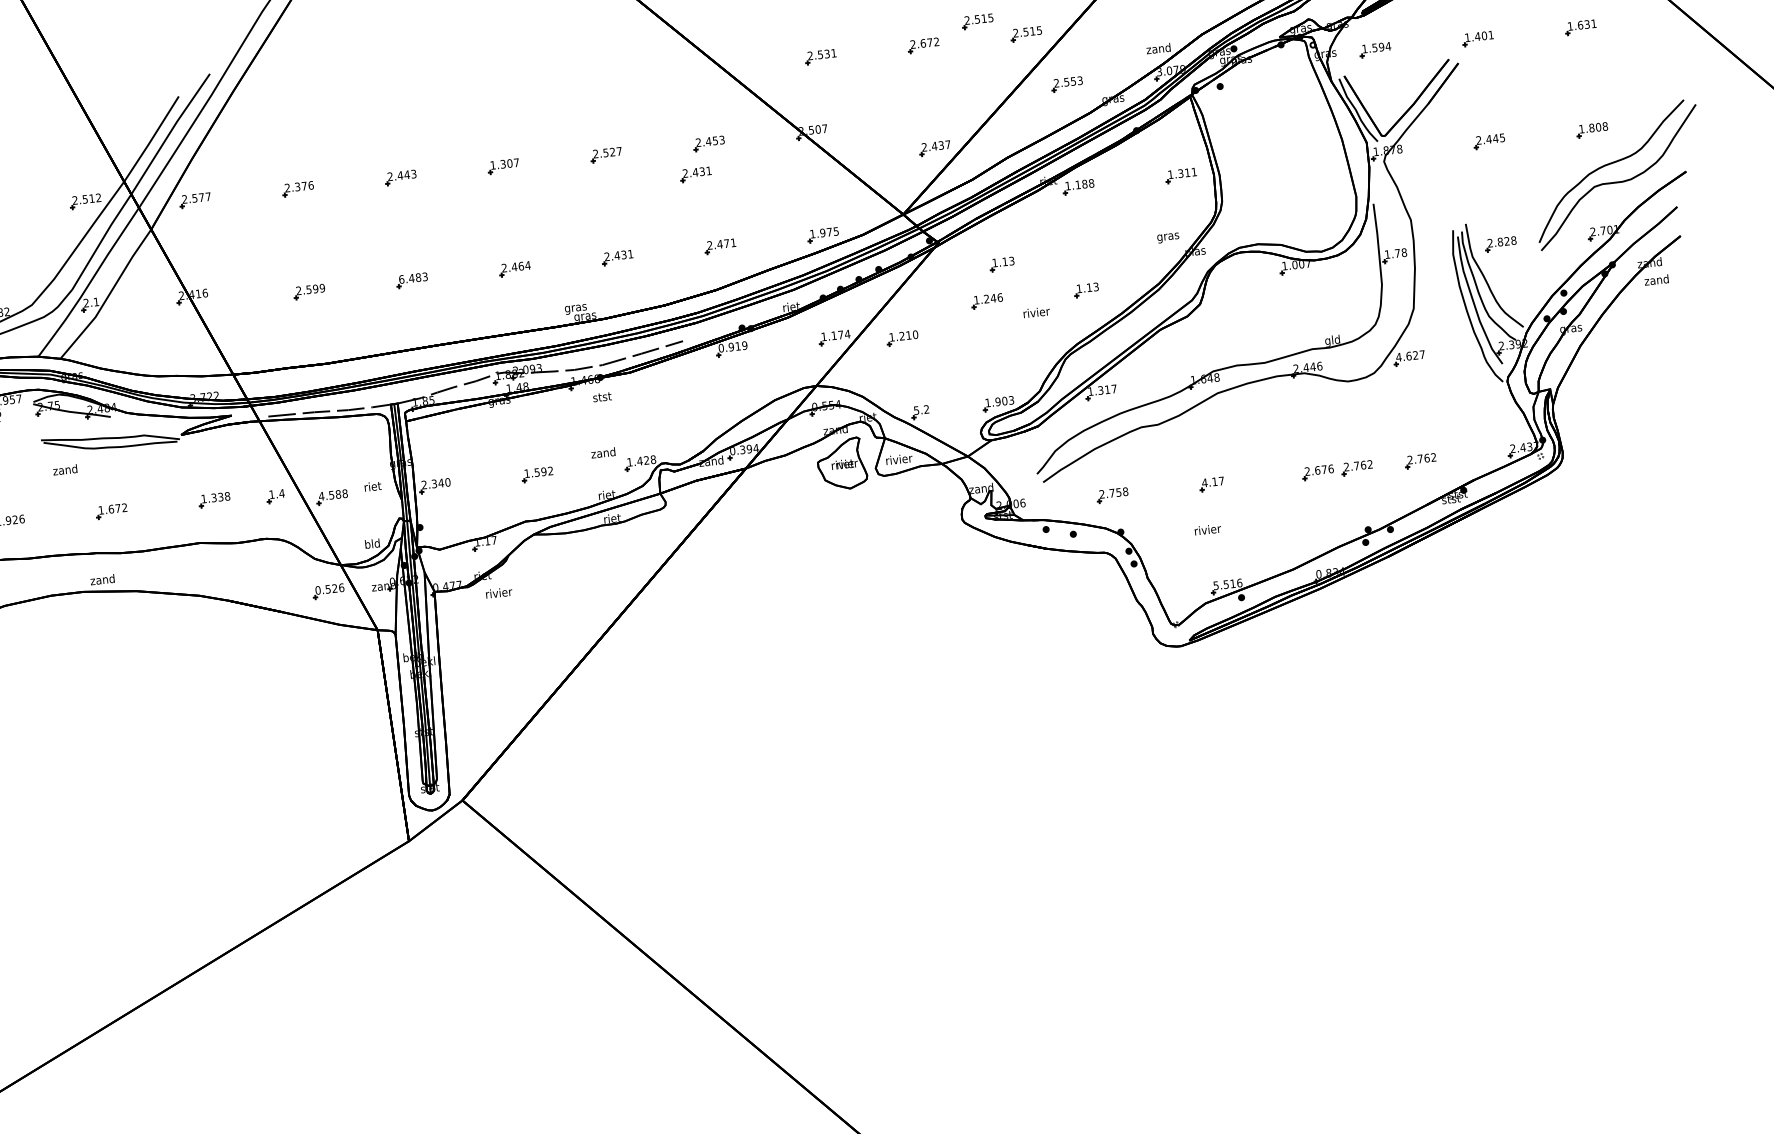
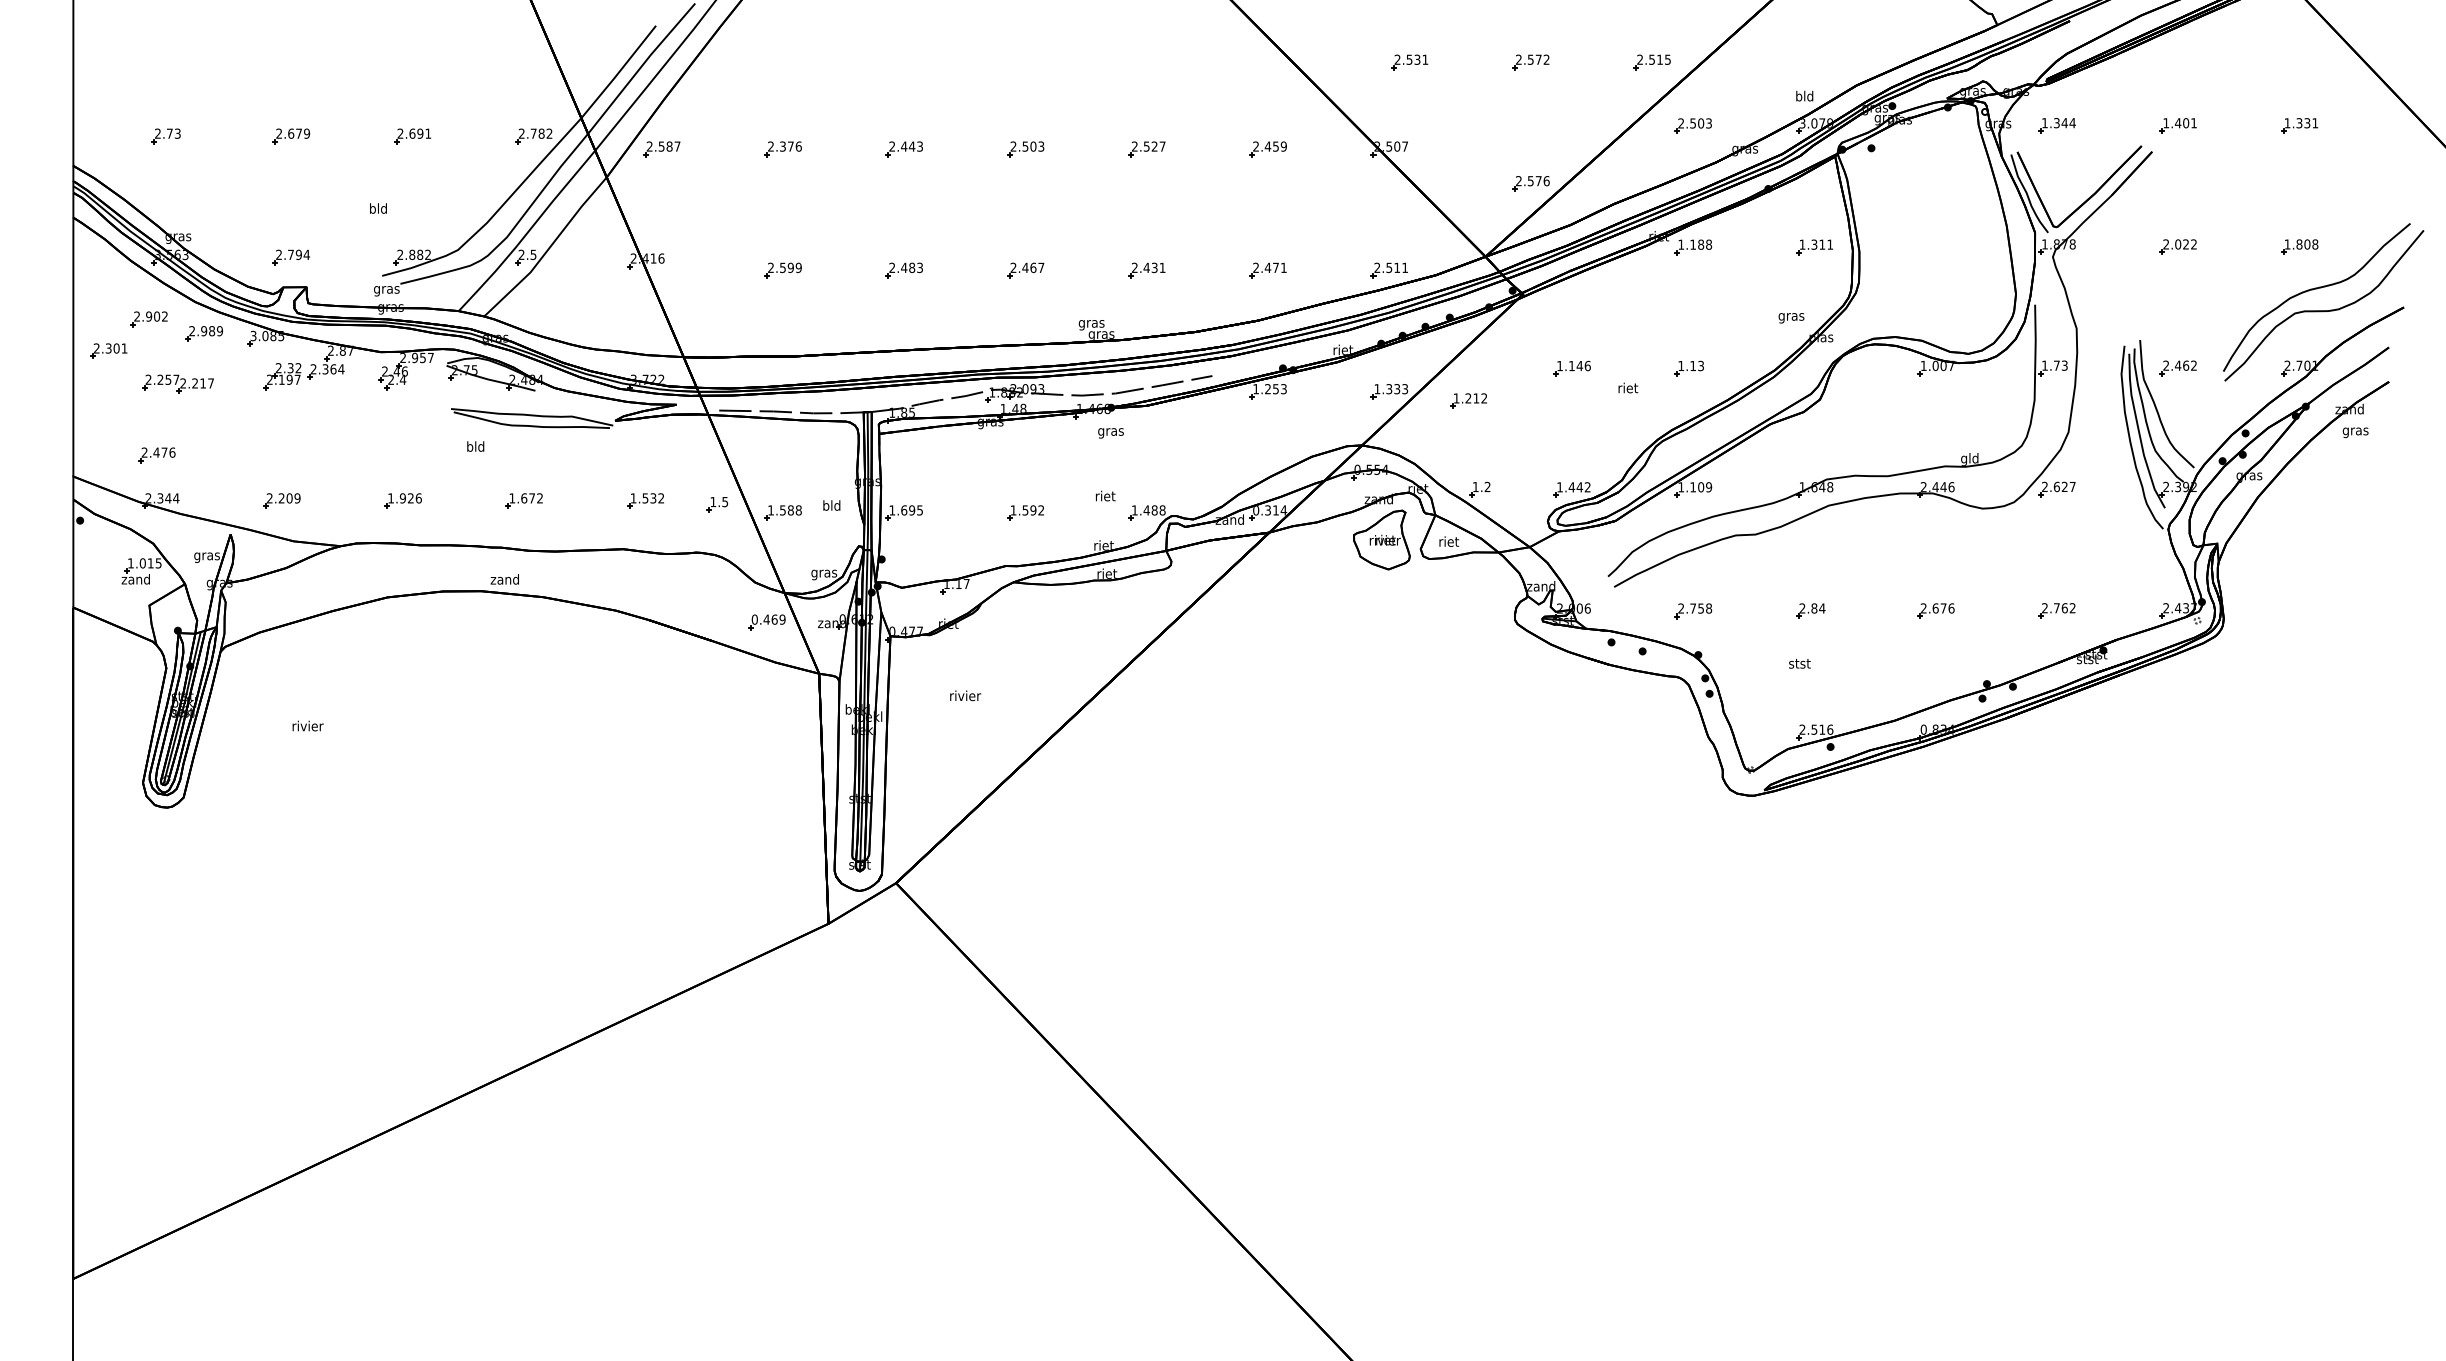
part: (977, 21) -> (1596, 41), removed
text: (1580, 25) -> (2299, 123), 1.631 -> 1.331
text: (922, 43) -> (1530, 59), 2.672 -> 2.572
text: (1378, 47) -> (2060, 123), 1.594 -> 1.344
text: (1158, 48) -> (1804, 95), zand -> bld
text: (1073, 81) -> (1701, 123), 2.553 -> 2.503
text: (1495, 138) -> (2185, 244), 2.445 -> 2.022
text: (721, 140) -> (1283, 146), 2.453 -> 2.459
text: (941, 145) -> (1538, 181), 2.437 -> 2.576
text: (504, 163) -> (1027, 146), 1.307 -> 2.503
part: (695, 174) -> (1248, 183), removed
text: (201, 197) -> (669, 146), 2.577 -> 2.587
text: (88, 198) -> (537, 133), 2.512 -> 2.782
text: (823, 232) -> (1390, 267), 1.975 -> 2.511
text: (1506, 241) -> (2185, 365), 2.828 -> 2.462
text: (1404, 252) -> (2064, 365), 1.78 -> 1.73
part: (1001, 264) -> (1593, 327), removed
text: (528, 265) -> (1041, 267), 2.464 -> 2.467
text: (401, 279) -> (892, 267), 6.483 -> 2.483
text: (1656, 281) -> (2355, 431), zand -> gras
text: (986, 298) -> (1571, 365), 1.246 -> 1.146
text: (96, 301) -> (533, 254), 2.1 -> 2.5
text: (1036, 311) -> (1628, 387), rivier -> riet
text: (915, 334) -> (1484, 398), 1.210 -> 1.212
text: (841, 335) -> (1397, 389), 1.174 -> 1.333
text: (732, 347) -> (1269, 389), 0.919 -> 1.253
text: (1398, 356) -> (2044, 486), 4.627 -> 2.627
text: (1107, 389) -> (1701, 487), 1.317 -> 1.109
text: (601, 398) -> (1110, 432), stst -> gras
text: (1004, 401) -> (1579, 487), 1.903 -> 1.442
text: (916, 411) -> (1475, 487), 5.2 -> 1.2
text: (749, 449) -> (1275, 510), 0.394 -> 0.314
text: (602, 452) -> (1104, 495), zand -> riet
text: (898, 459) -> (1448, 541), rivier -> riet
text: (646, 460) -> (1154, 510), 1.428 -> 1.488
part: (1356, 467) -> (1981, 610), removed
text: (65, 469) -> (475, 446), zand -> bld
text: (1213, 482) -> (1812, 608), 4.17 -> 2.84
text: (436, 483) -> (906, 510), 2.340 -> 1.695
text: (373, 486) -> (832, 505), riet -> bld
text: (282, 493) -> (725, 502), 1.4 -> 1.5
text: (321, 496) -> (770, 510), 4.588 -> 1.588
text: (220, 497) -> (653, 498), 1.338 -> 1.532
text: (1207, 529) -> (1799, 663), rivier -> stst
text: (372, 544) -> (824, 573), bld -> gras
text: (1216, 585) -> (1802, 729), 5.516 -> 2.516
text: (334, 588) -> (774, 619), 0.526 -> 0.469
text: (499, 592) -> (965, 695), moved

